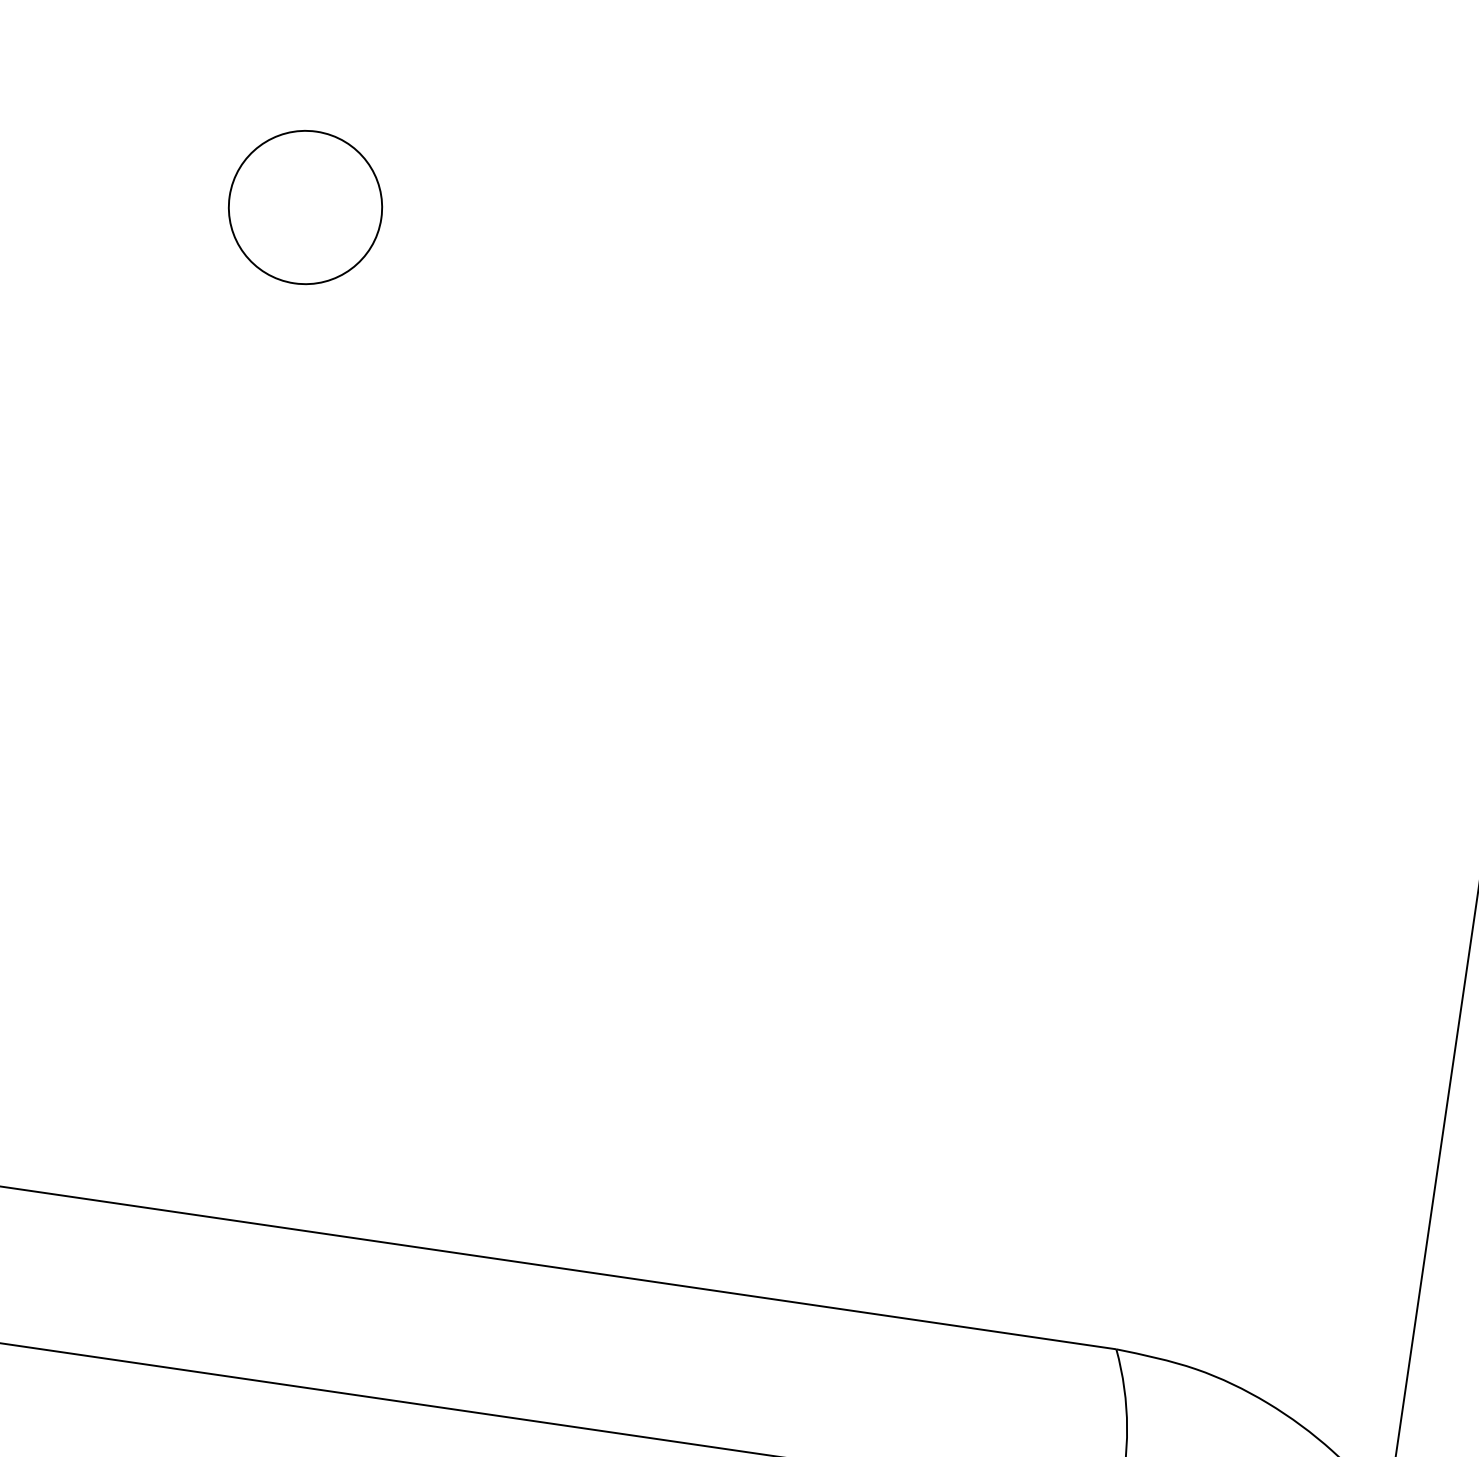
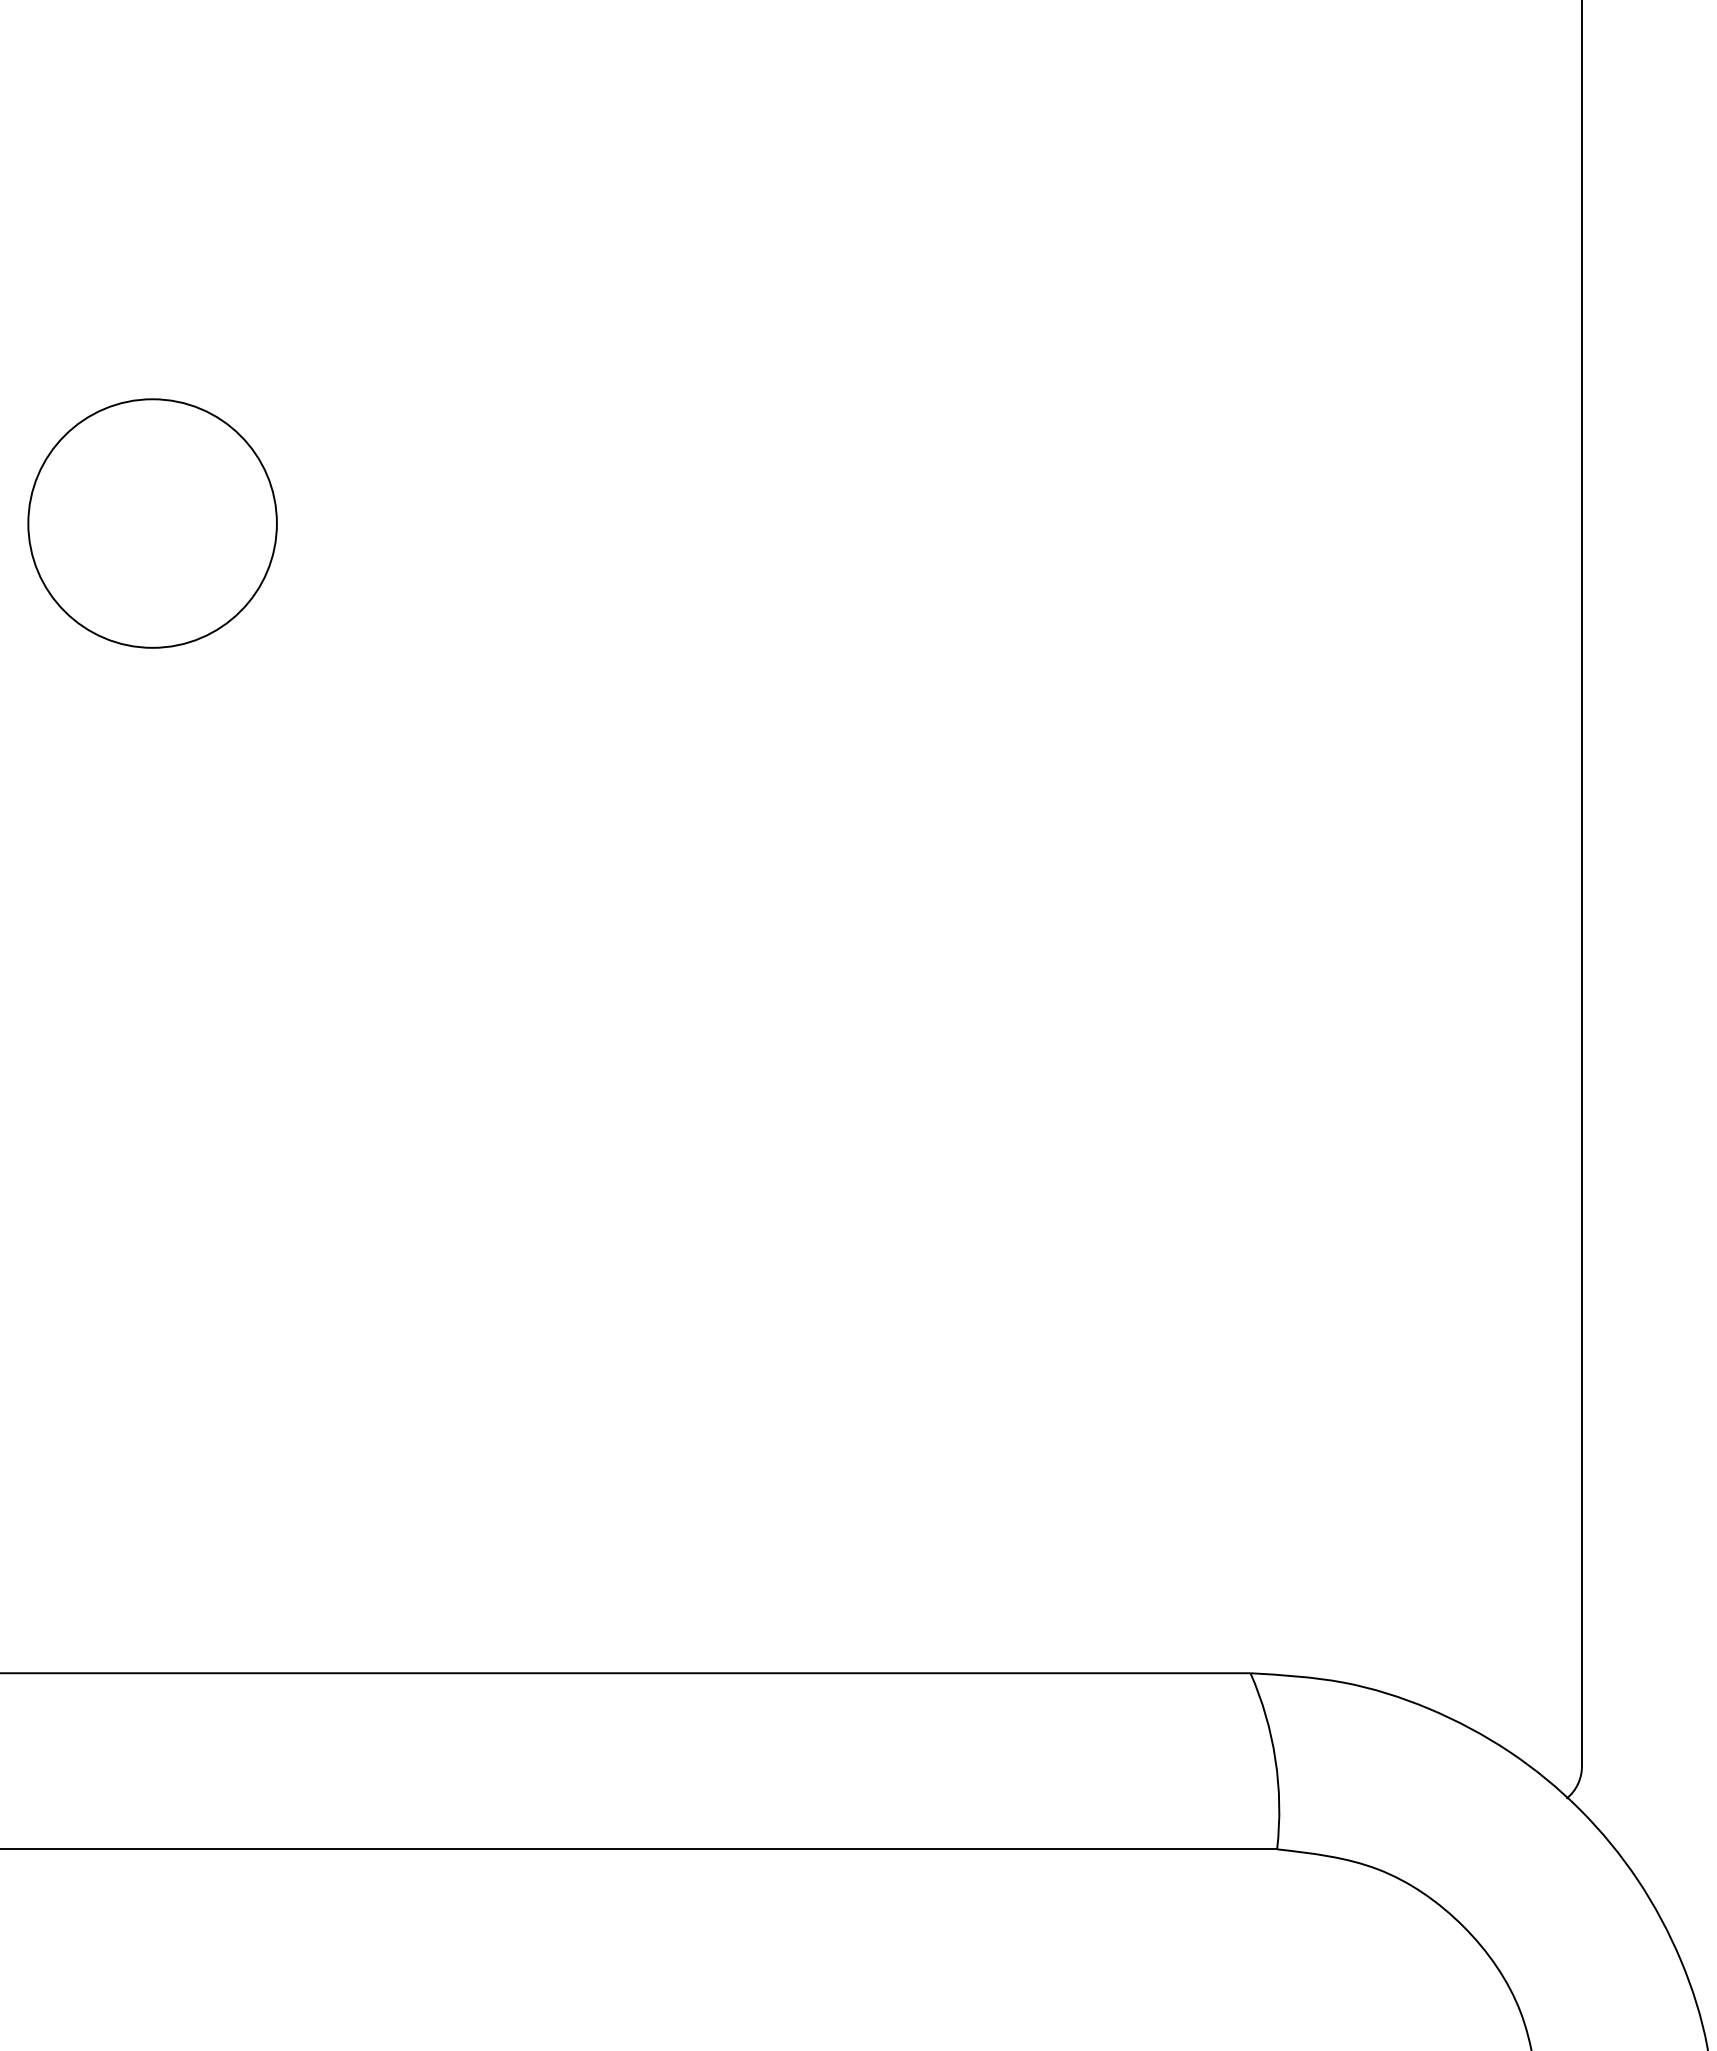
circle: (305, 207) -> (152, 523), size x1.43

